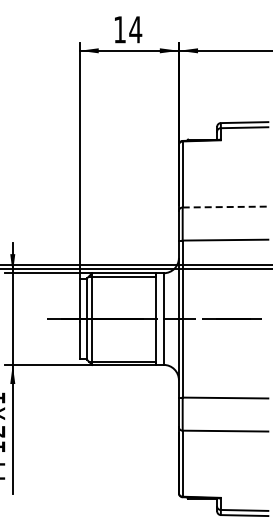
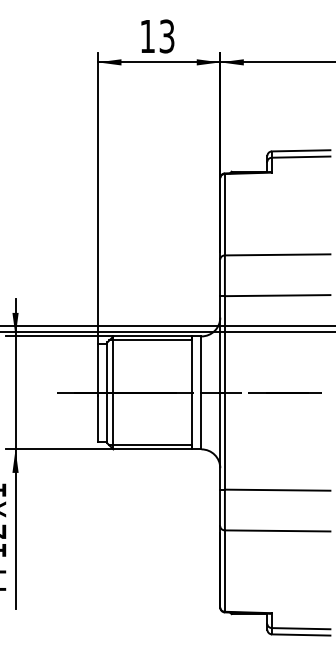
text: (135, 29) -> (166, 36), 14 -> 13
line: (225, 207) -> (277, 255), dashed -> solid

